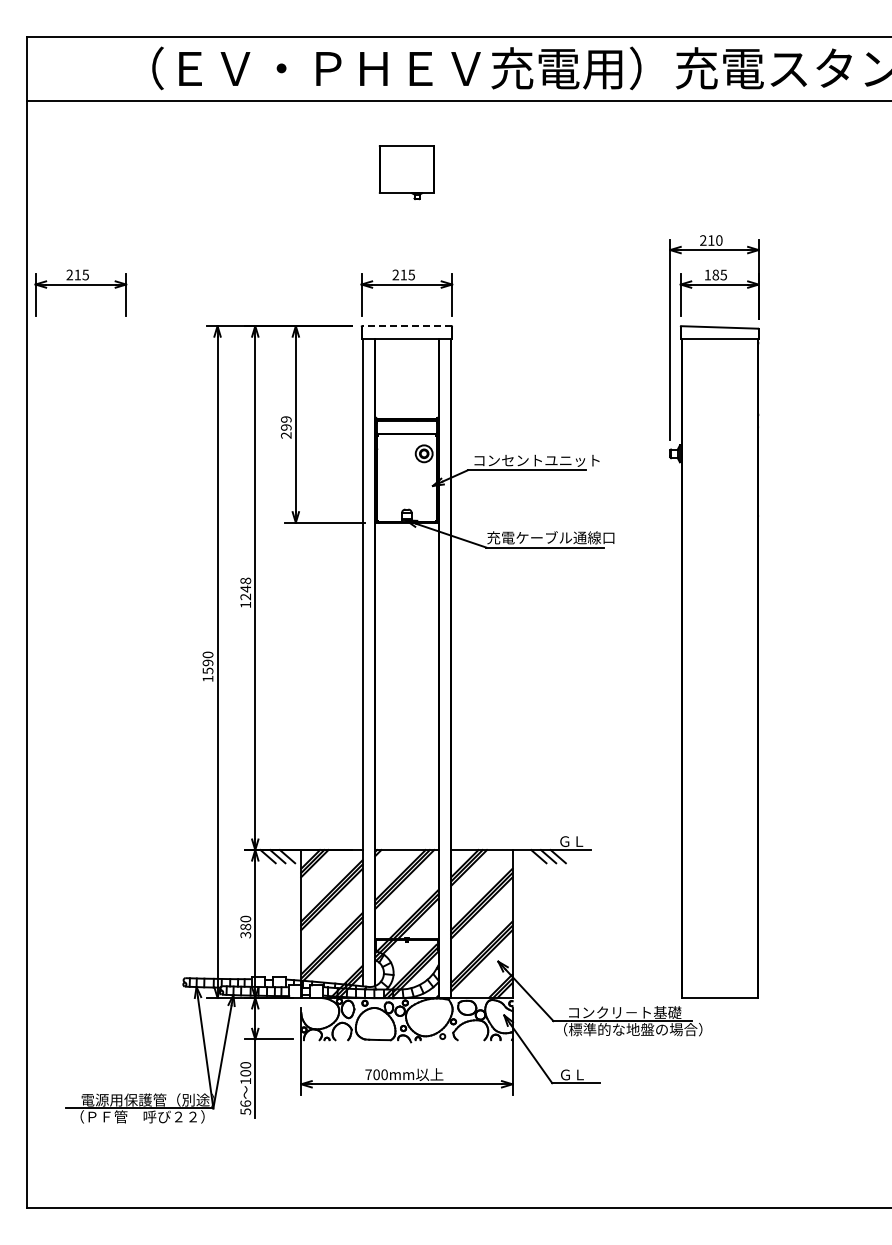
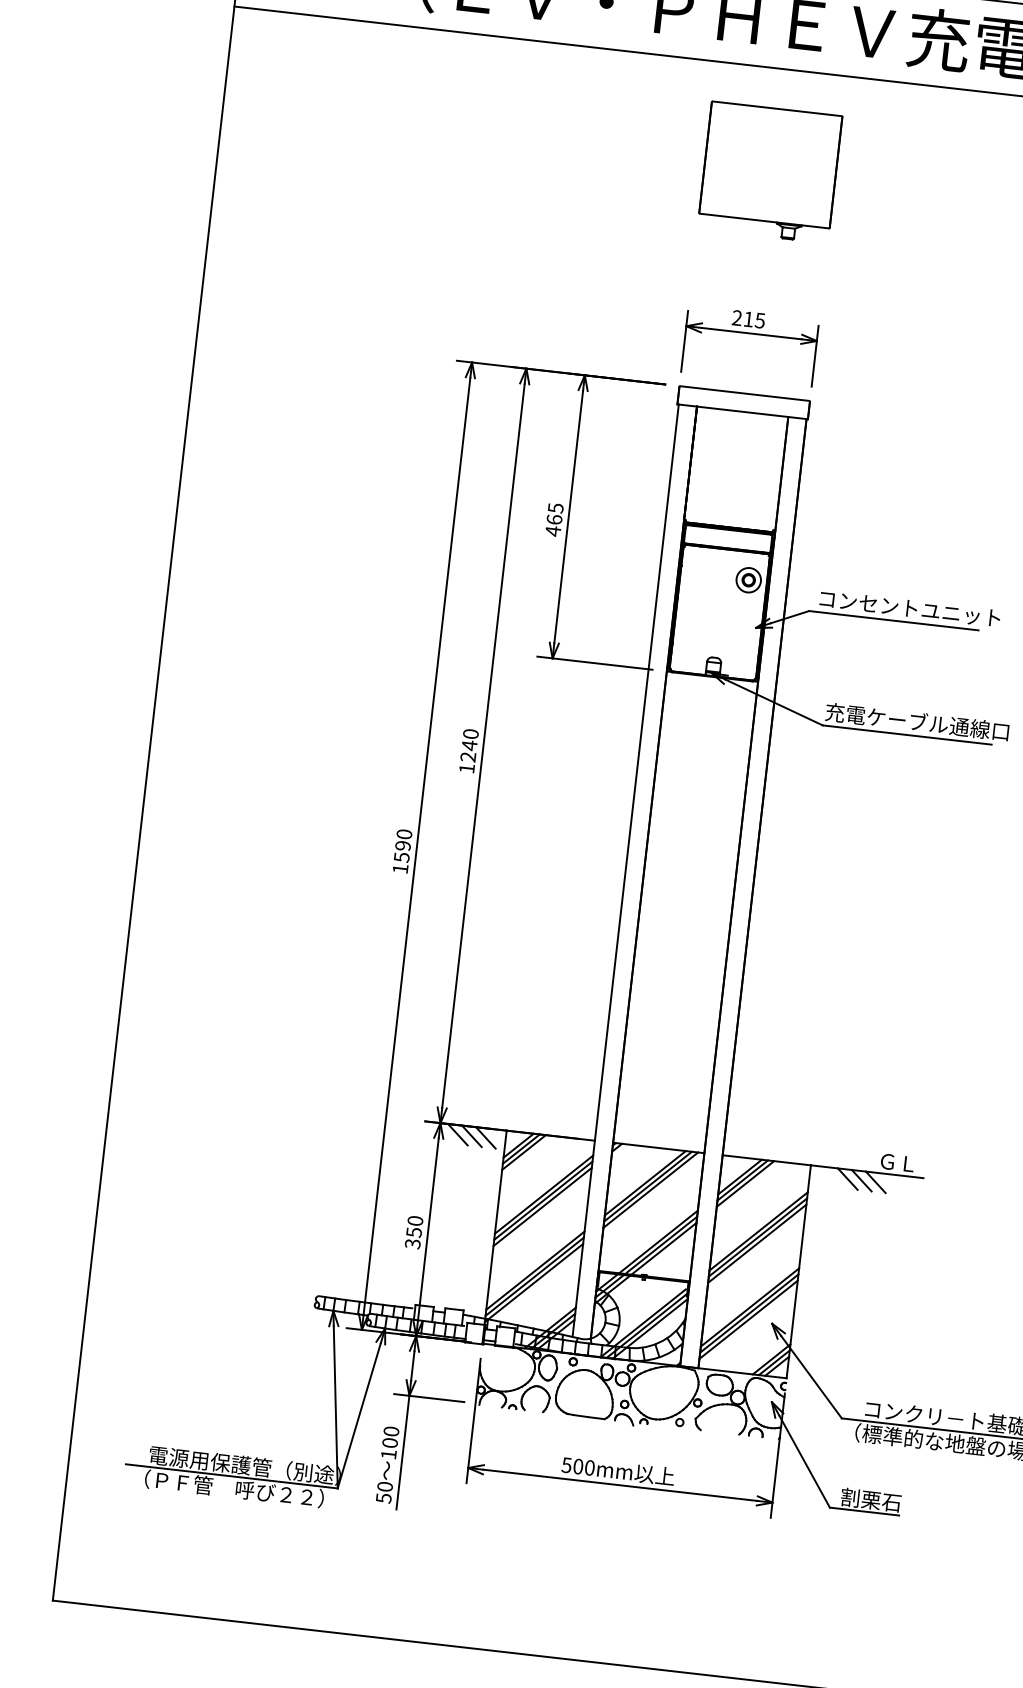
part: (406, 172) -> (769, 172), size x1.67
part: (80, 285) -> (281, 281), removed
line: (406, 326) -> (744, 393), dashed -> solid
text: (286, 427) -> (554, 519), 299 -> 465
text: (245, 580) -> (470, 733), 1248 -> 1240
text: (245, 926) -> (413, 1231), 380 -> 350
text: (368, 1074) -> (566, 1464), 700mm -> 500mm
text: (579, 1074) -> (870, 1499), ＧＬ -> 割栗石
text: (245, 1103) -> (384, 1486), 56 -> 50

